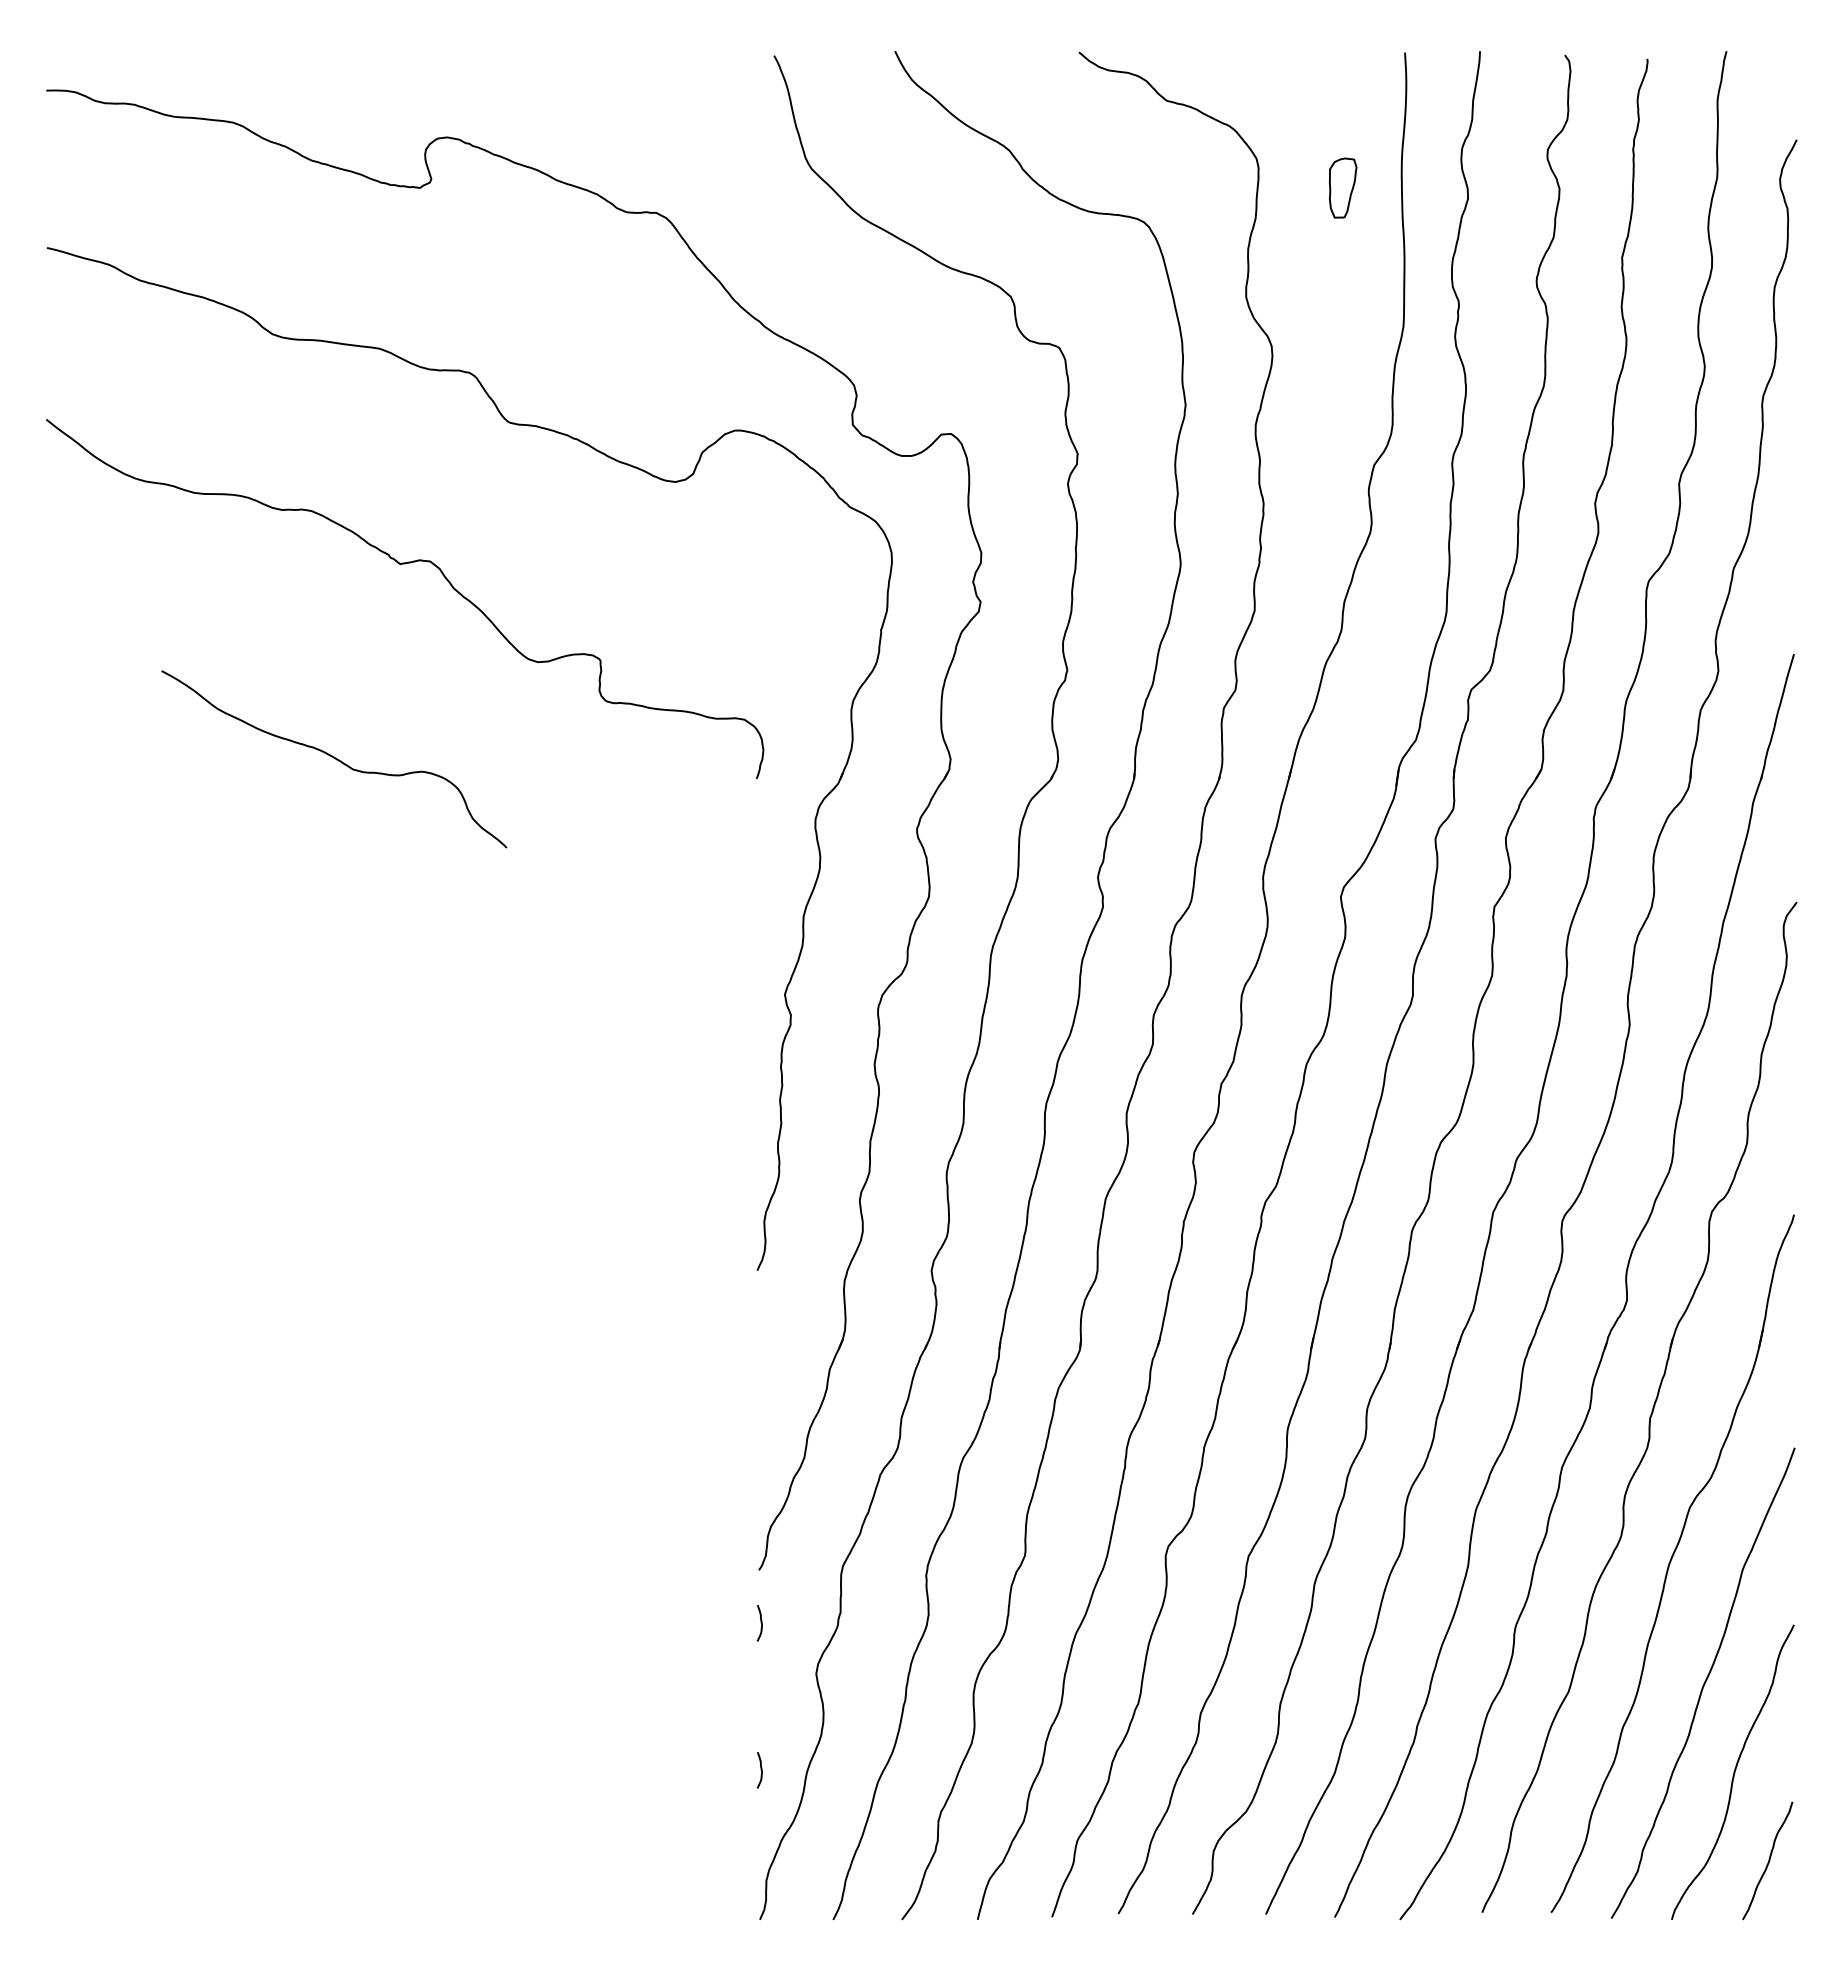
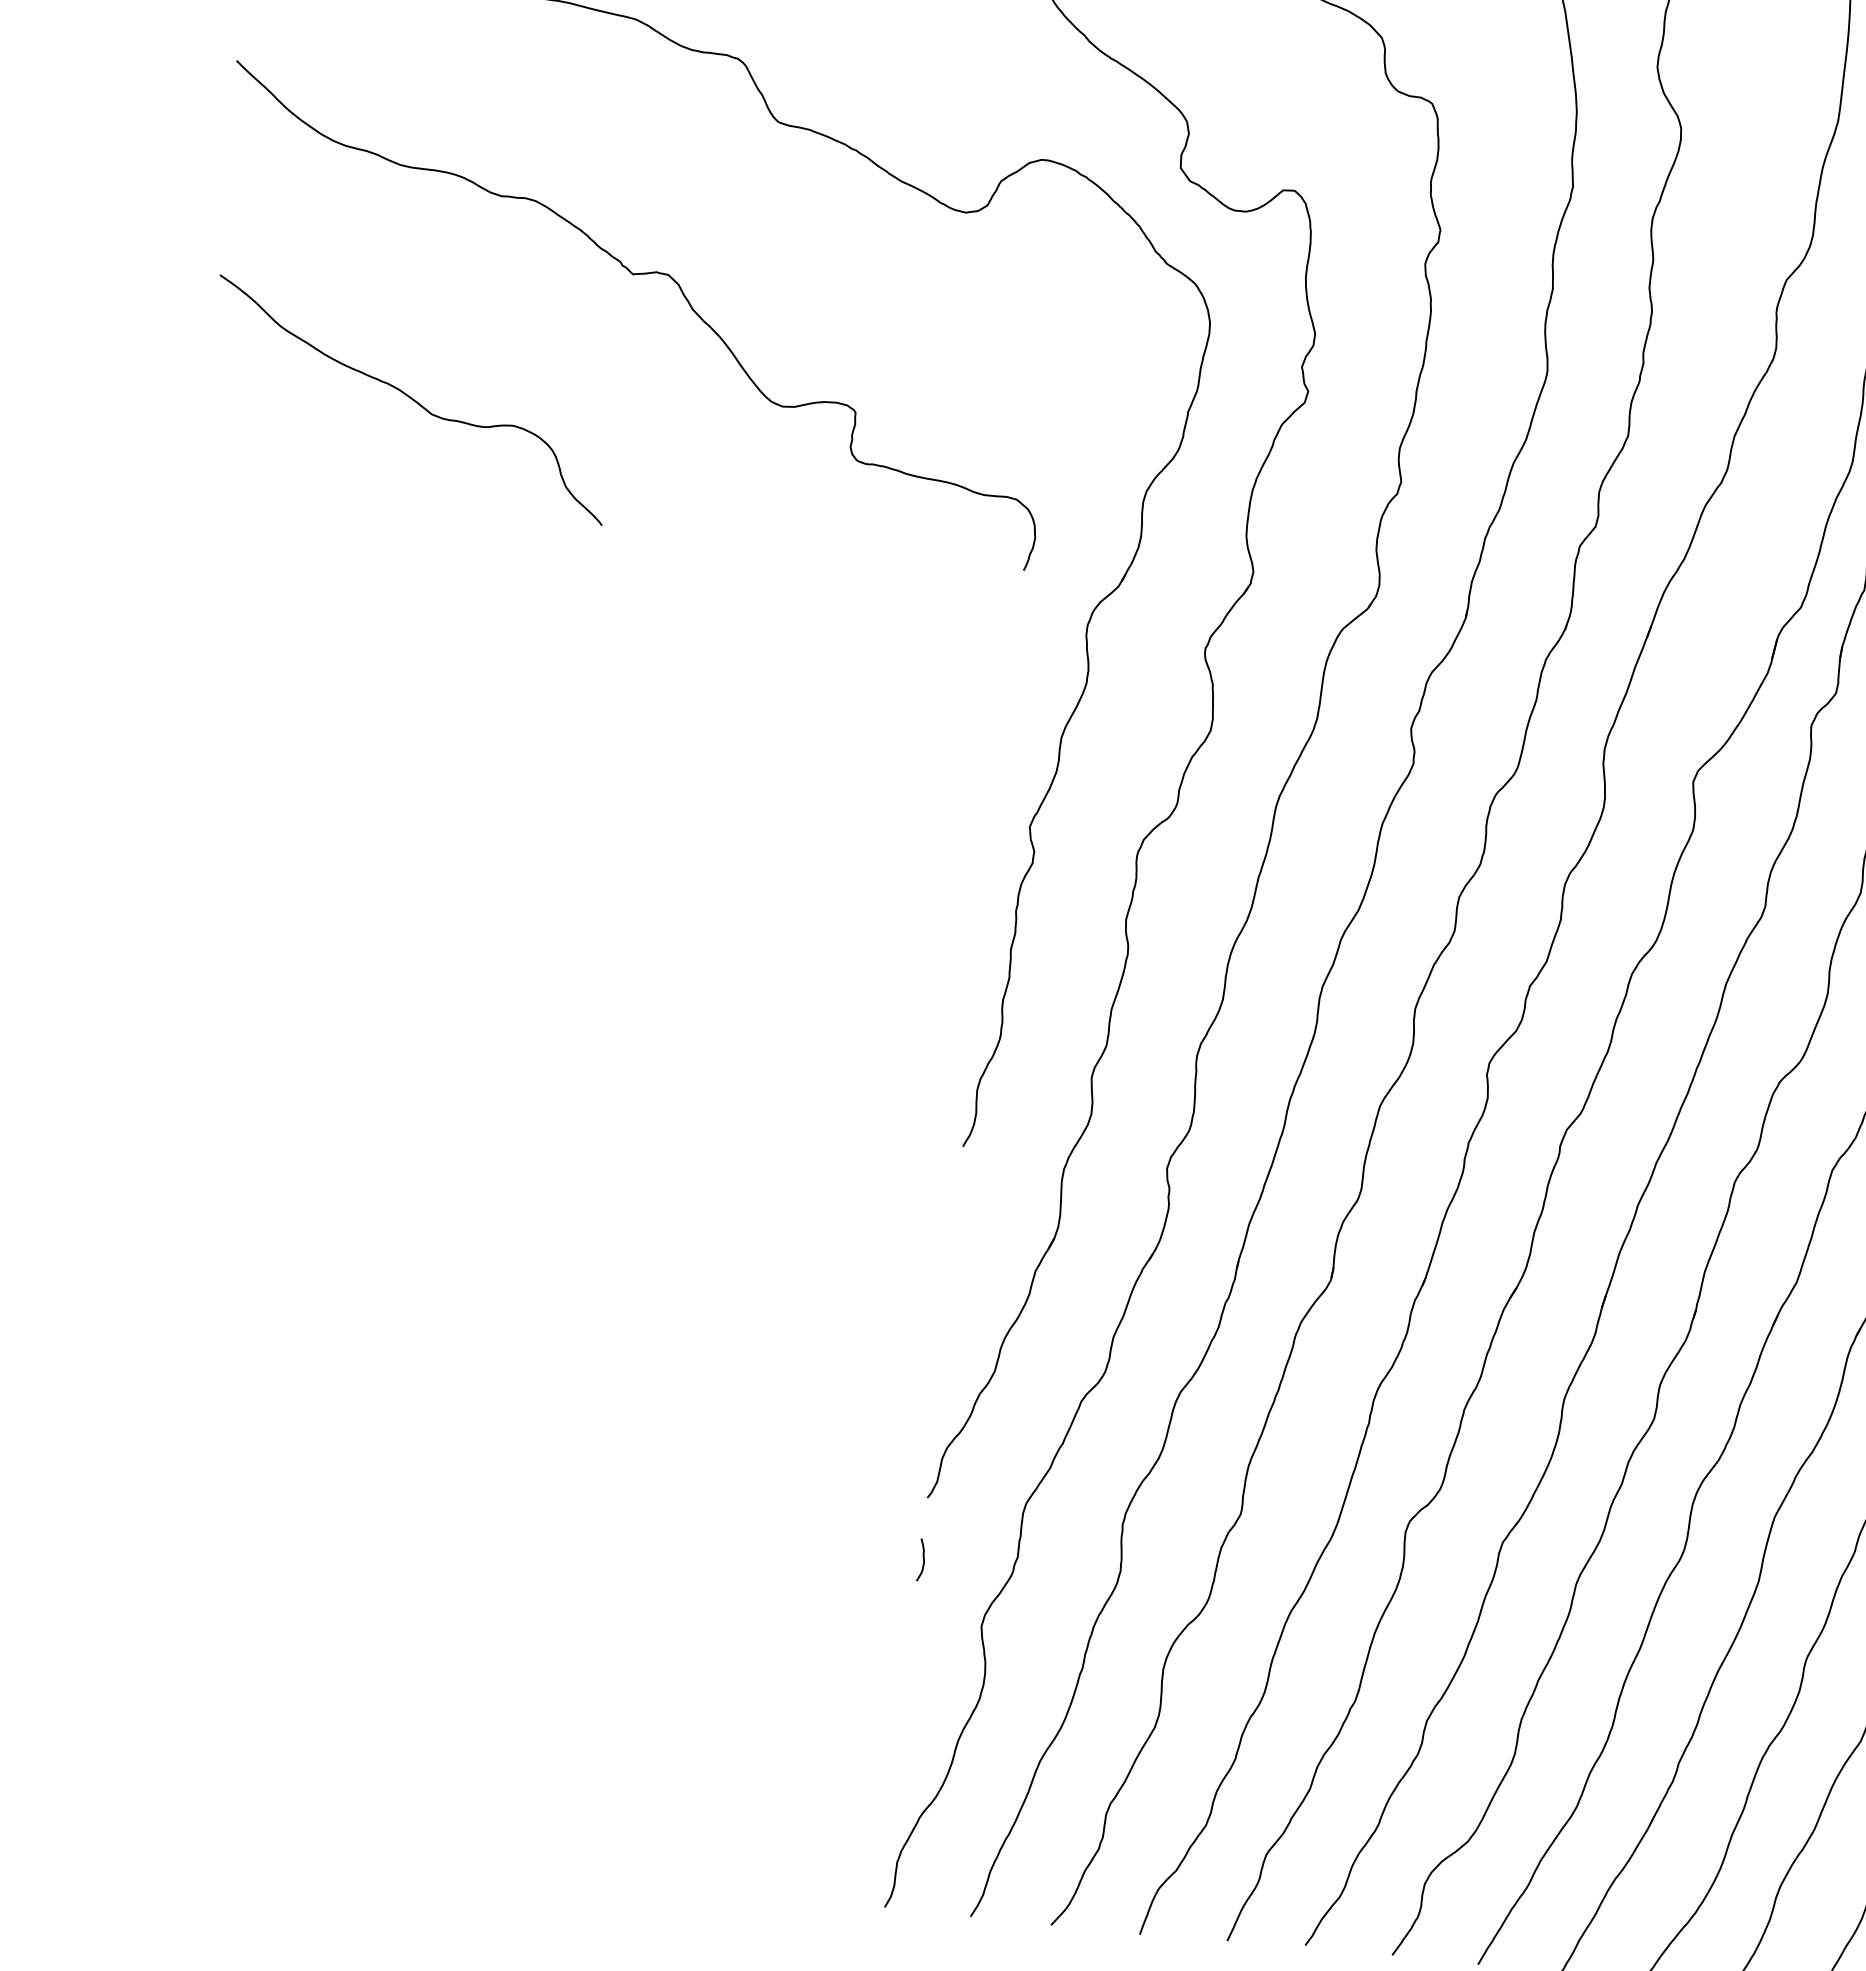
curve: (334, 758) -> (411, 399), moved
curve: (760, 1769) -> (904, 1731), removed

